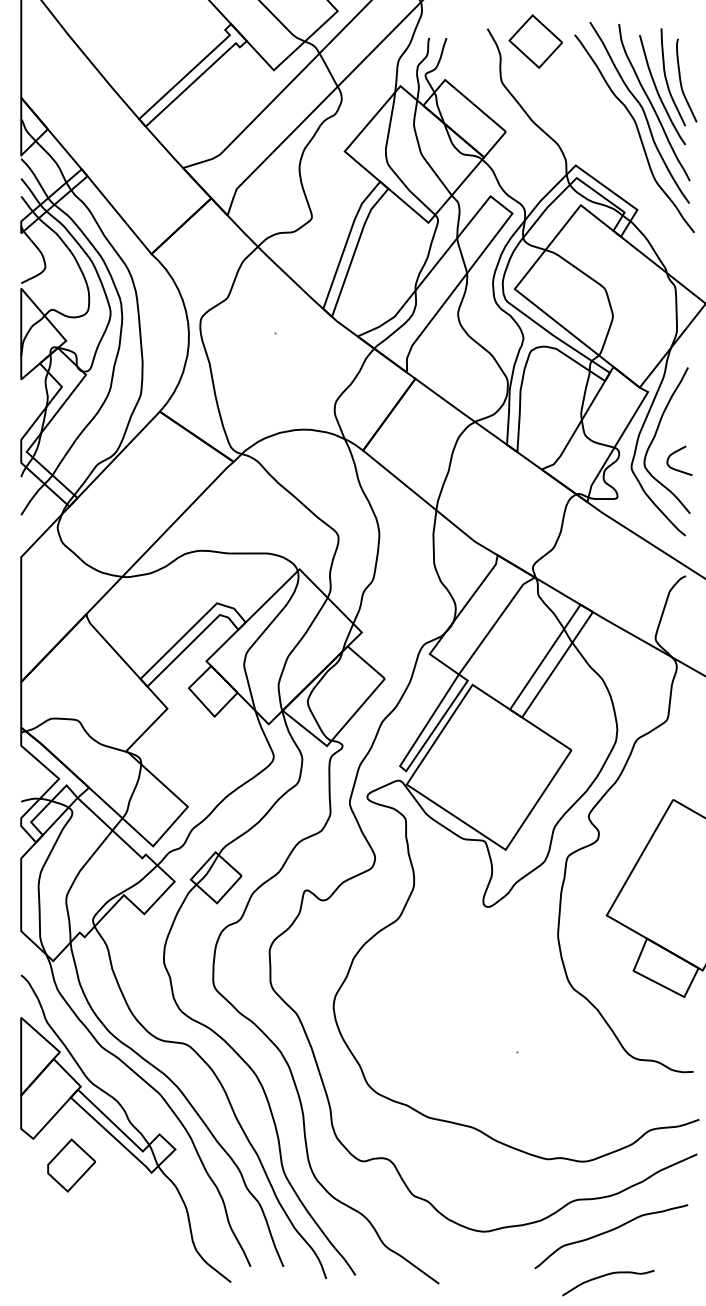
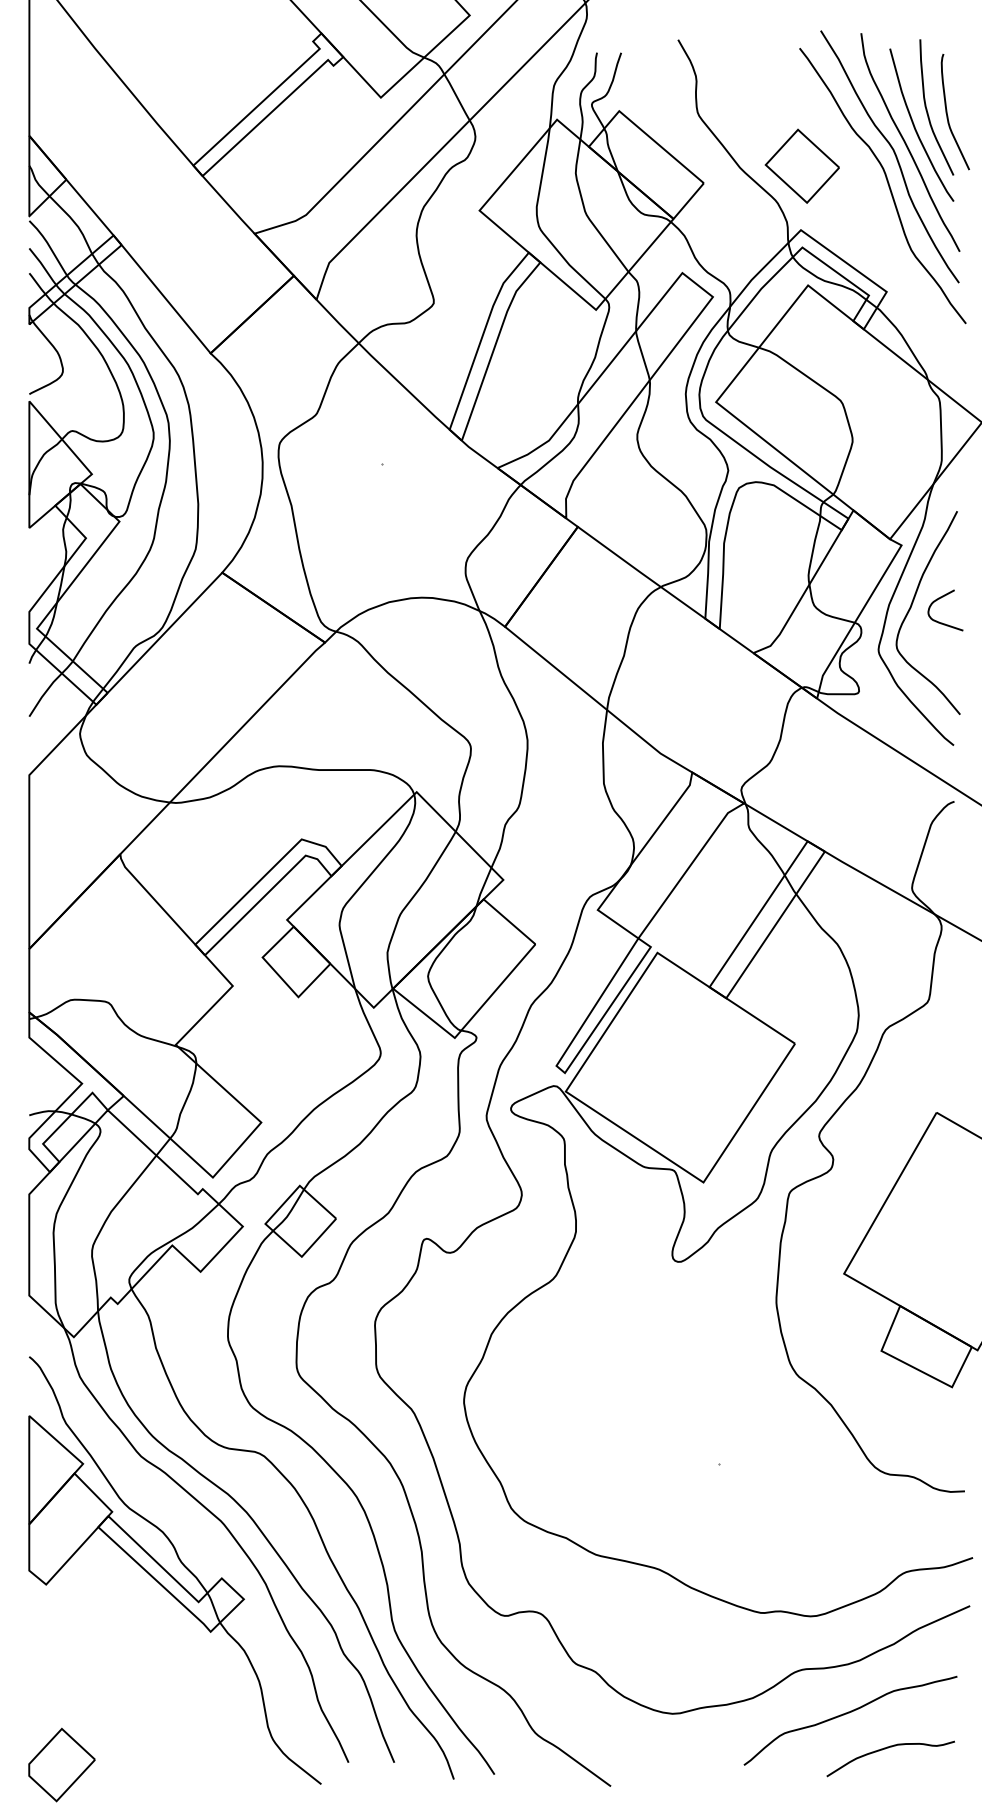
part: (535, 41) -> (802, 166), moved
curve: (673, 454) -> (936, 601), moved
part: (71, 1165) -> (61, 1764), moved
curve: (605, 1276) -> (886, 1749), moved

